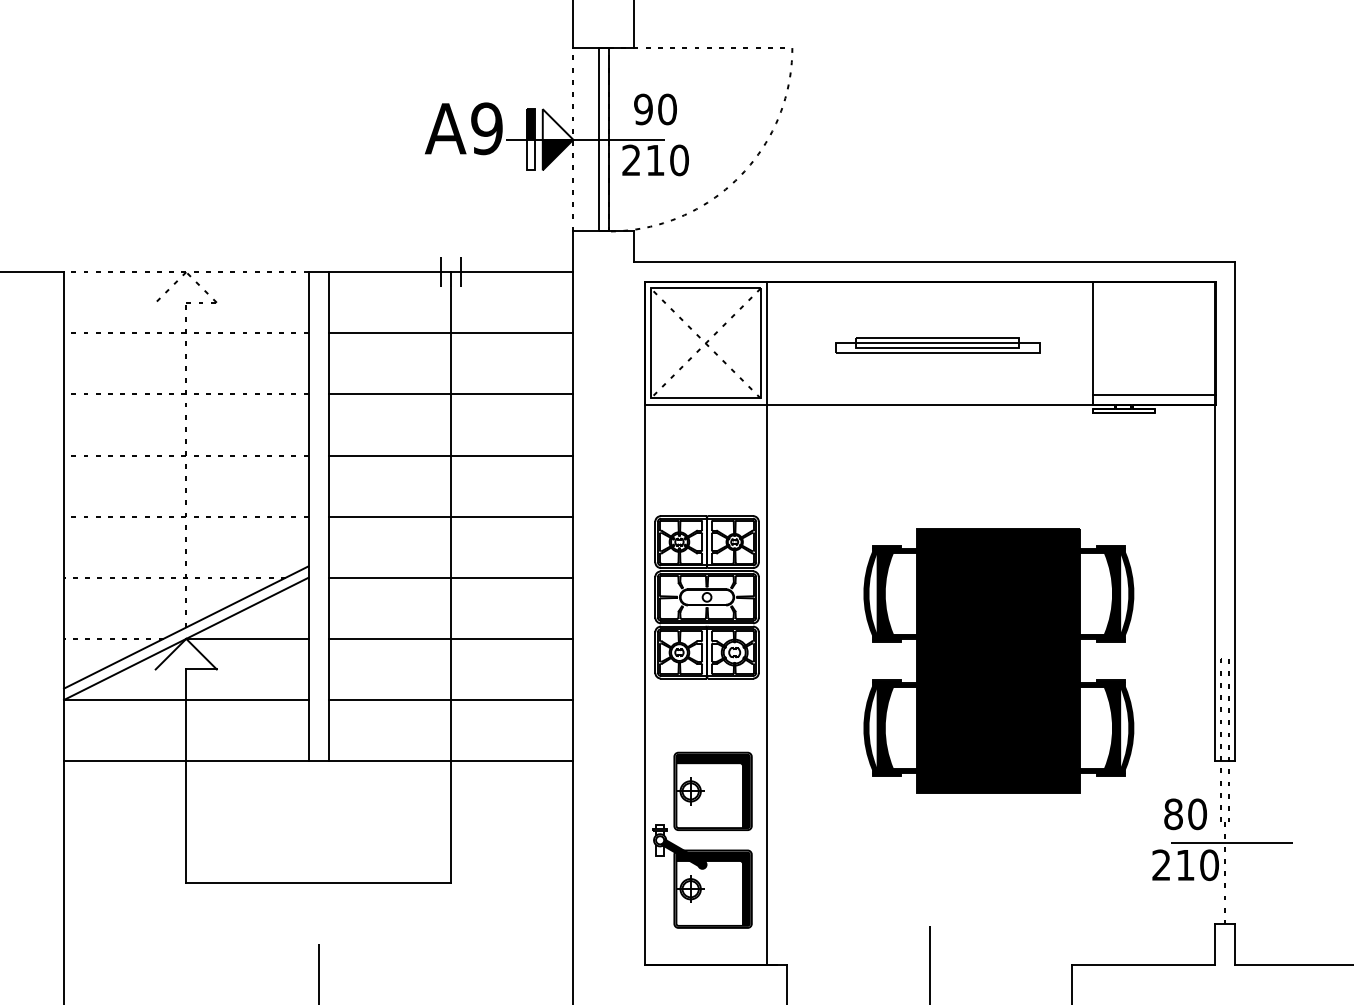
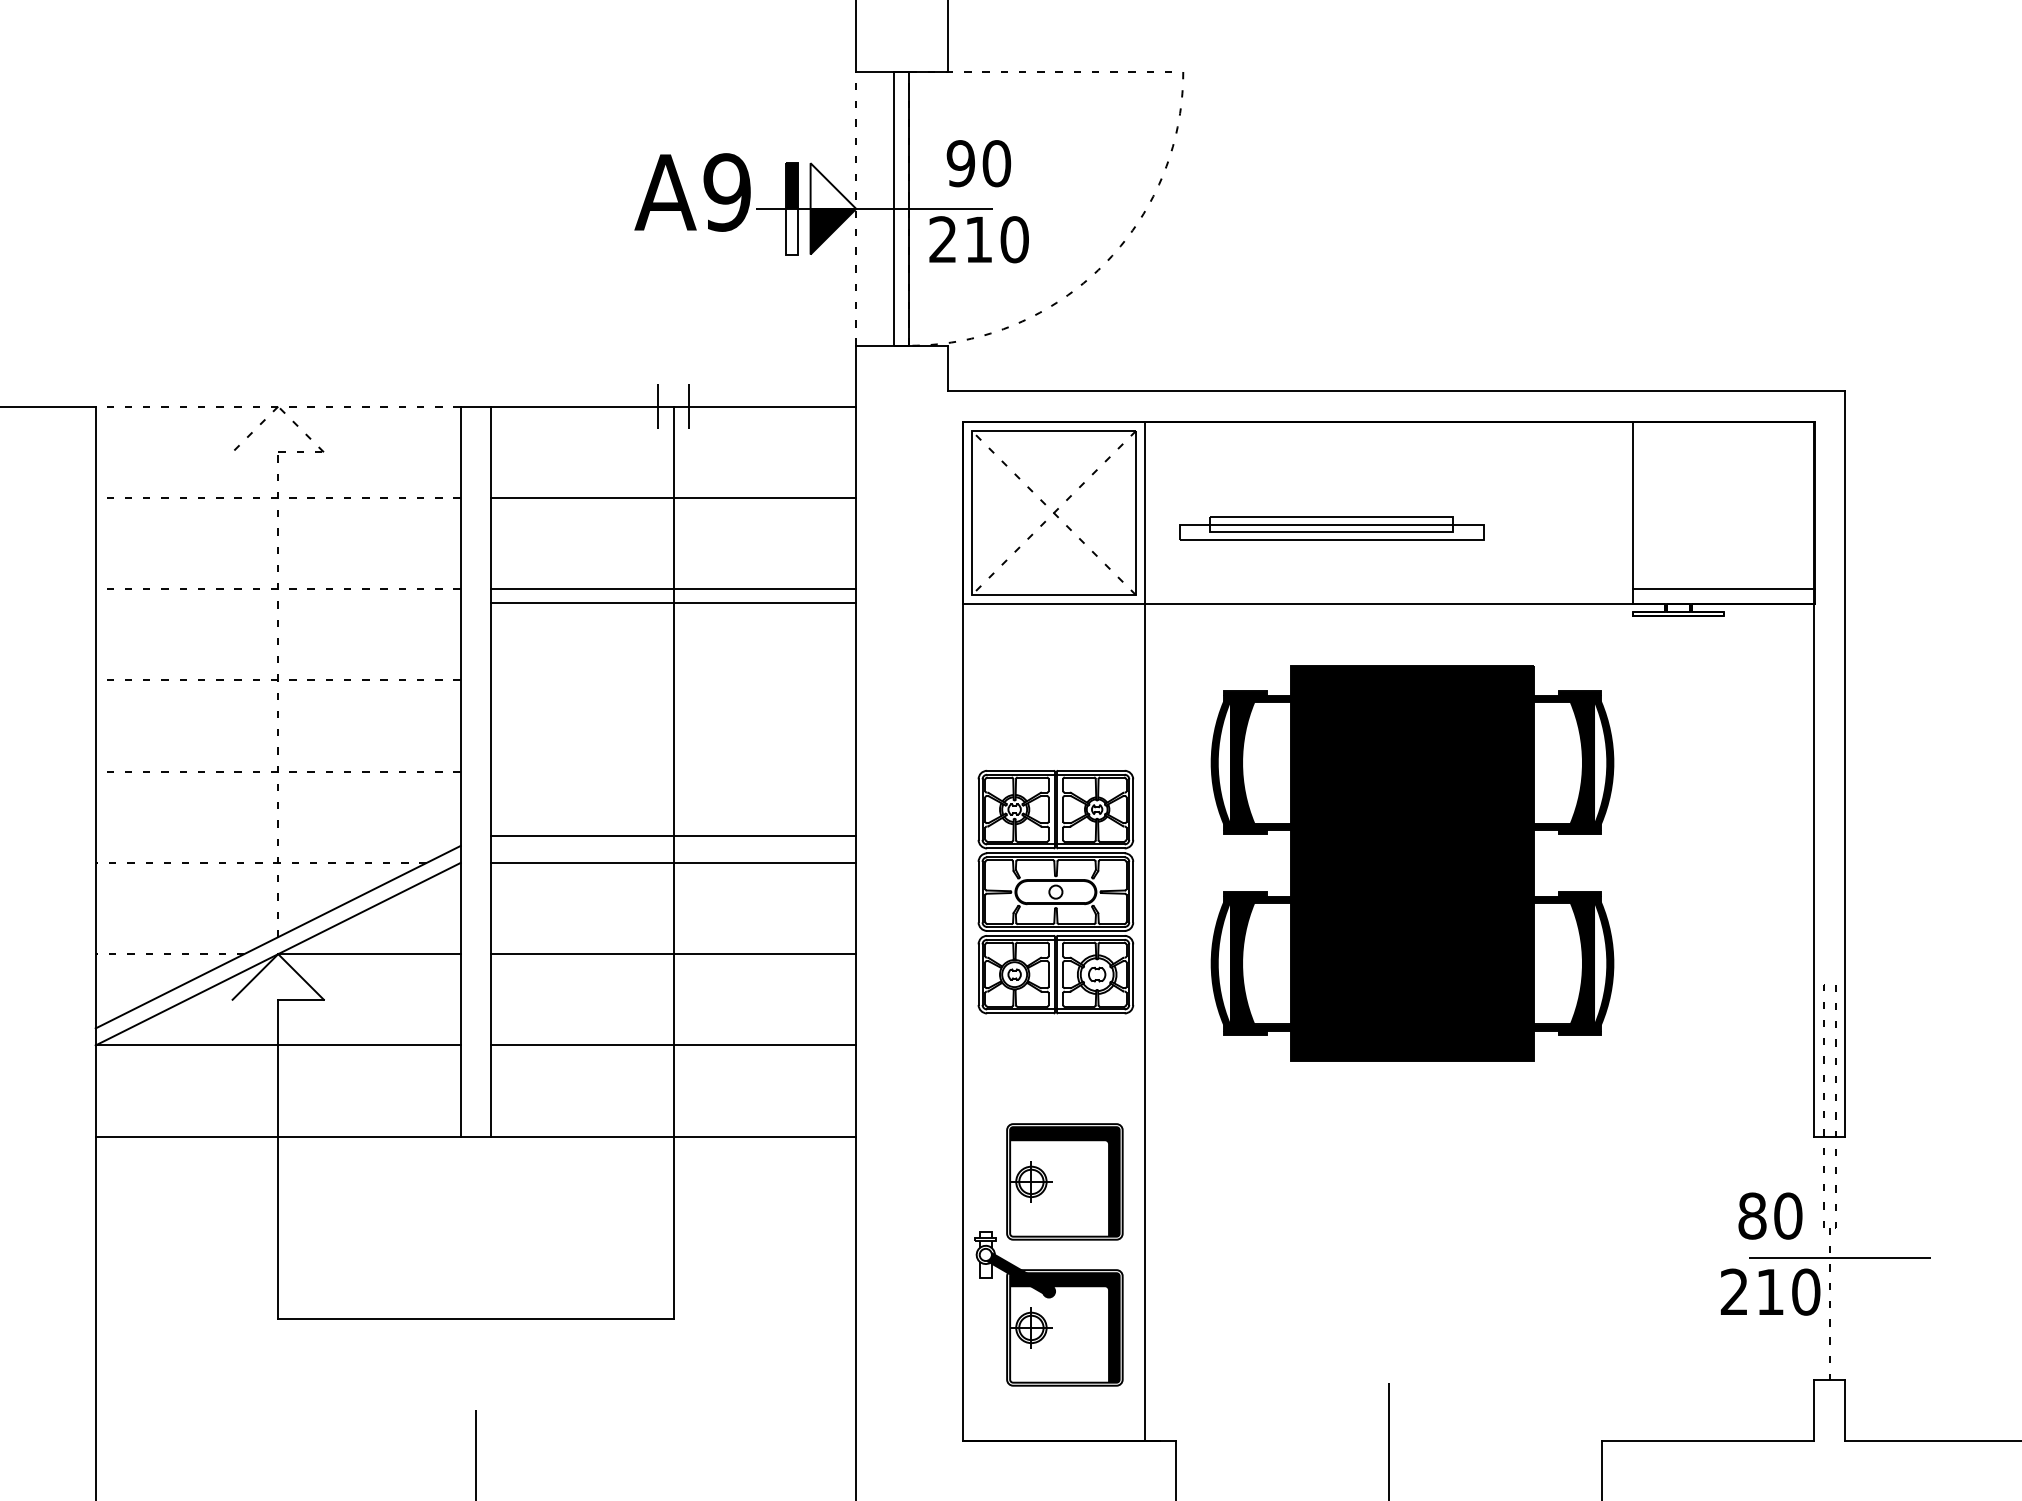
part: (937, 345) -> (1331, 528), moved
line: (450, 455) -> (672, 602), moved
line: (450, 516) -> (672, 835), moved
part: (998, 660) -> (1411, 862), moved

